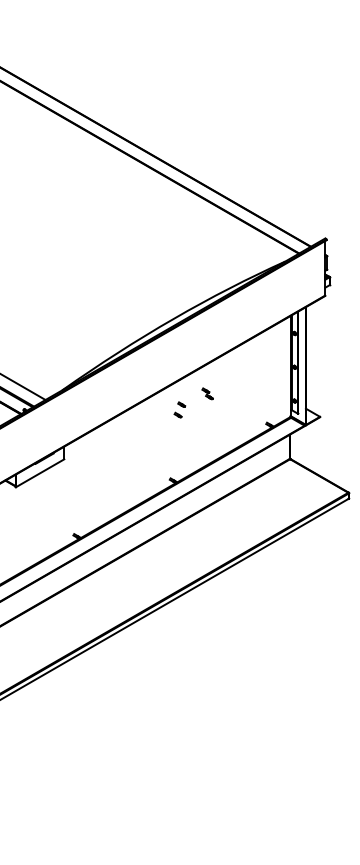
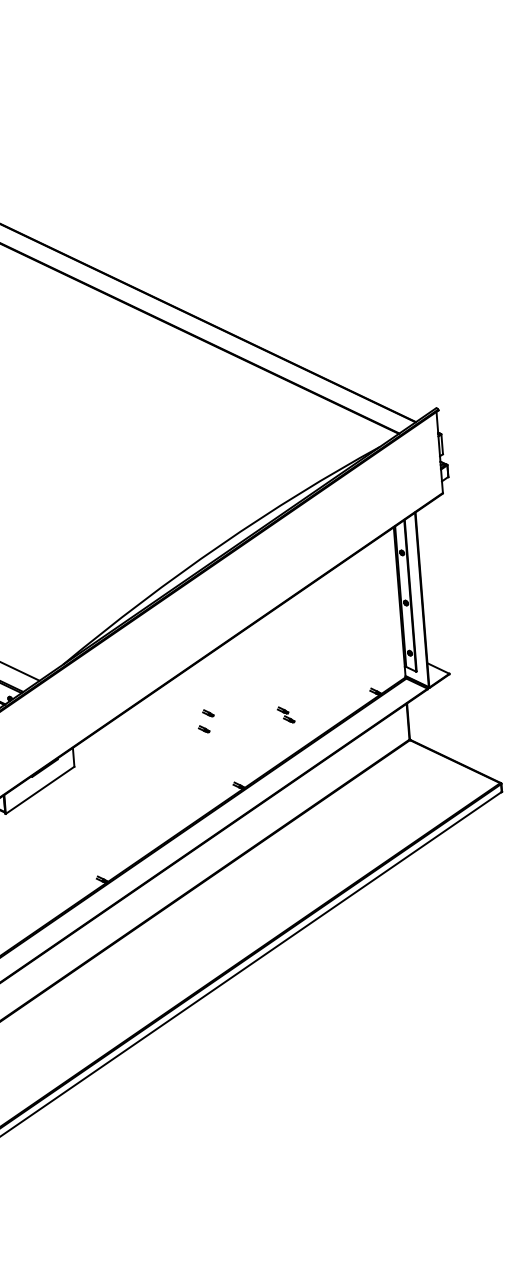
part: (207, 393) -> (285, 714), moved
part: (179, 409) -> (205, 720), moved

